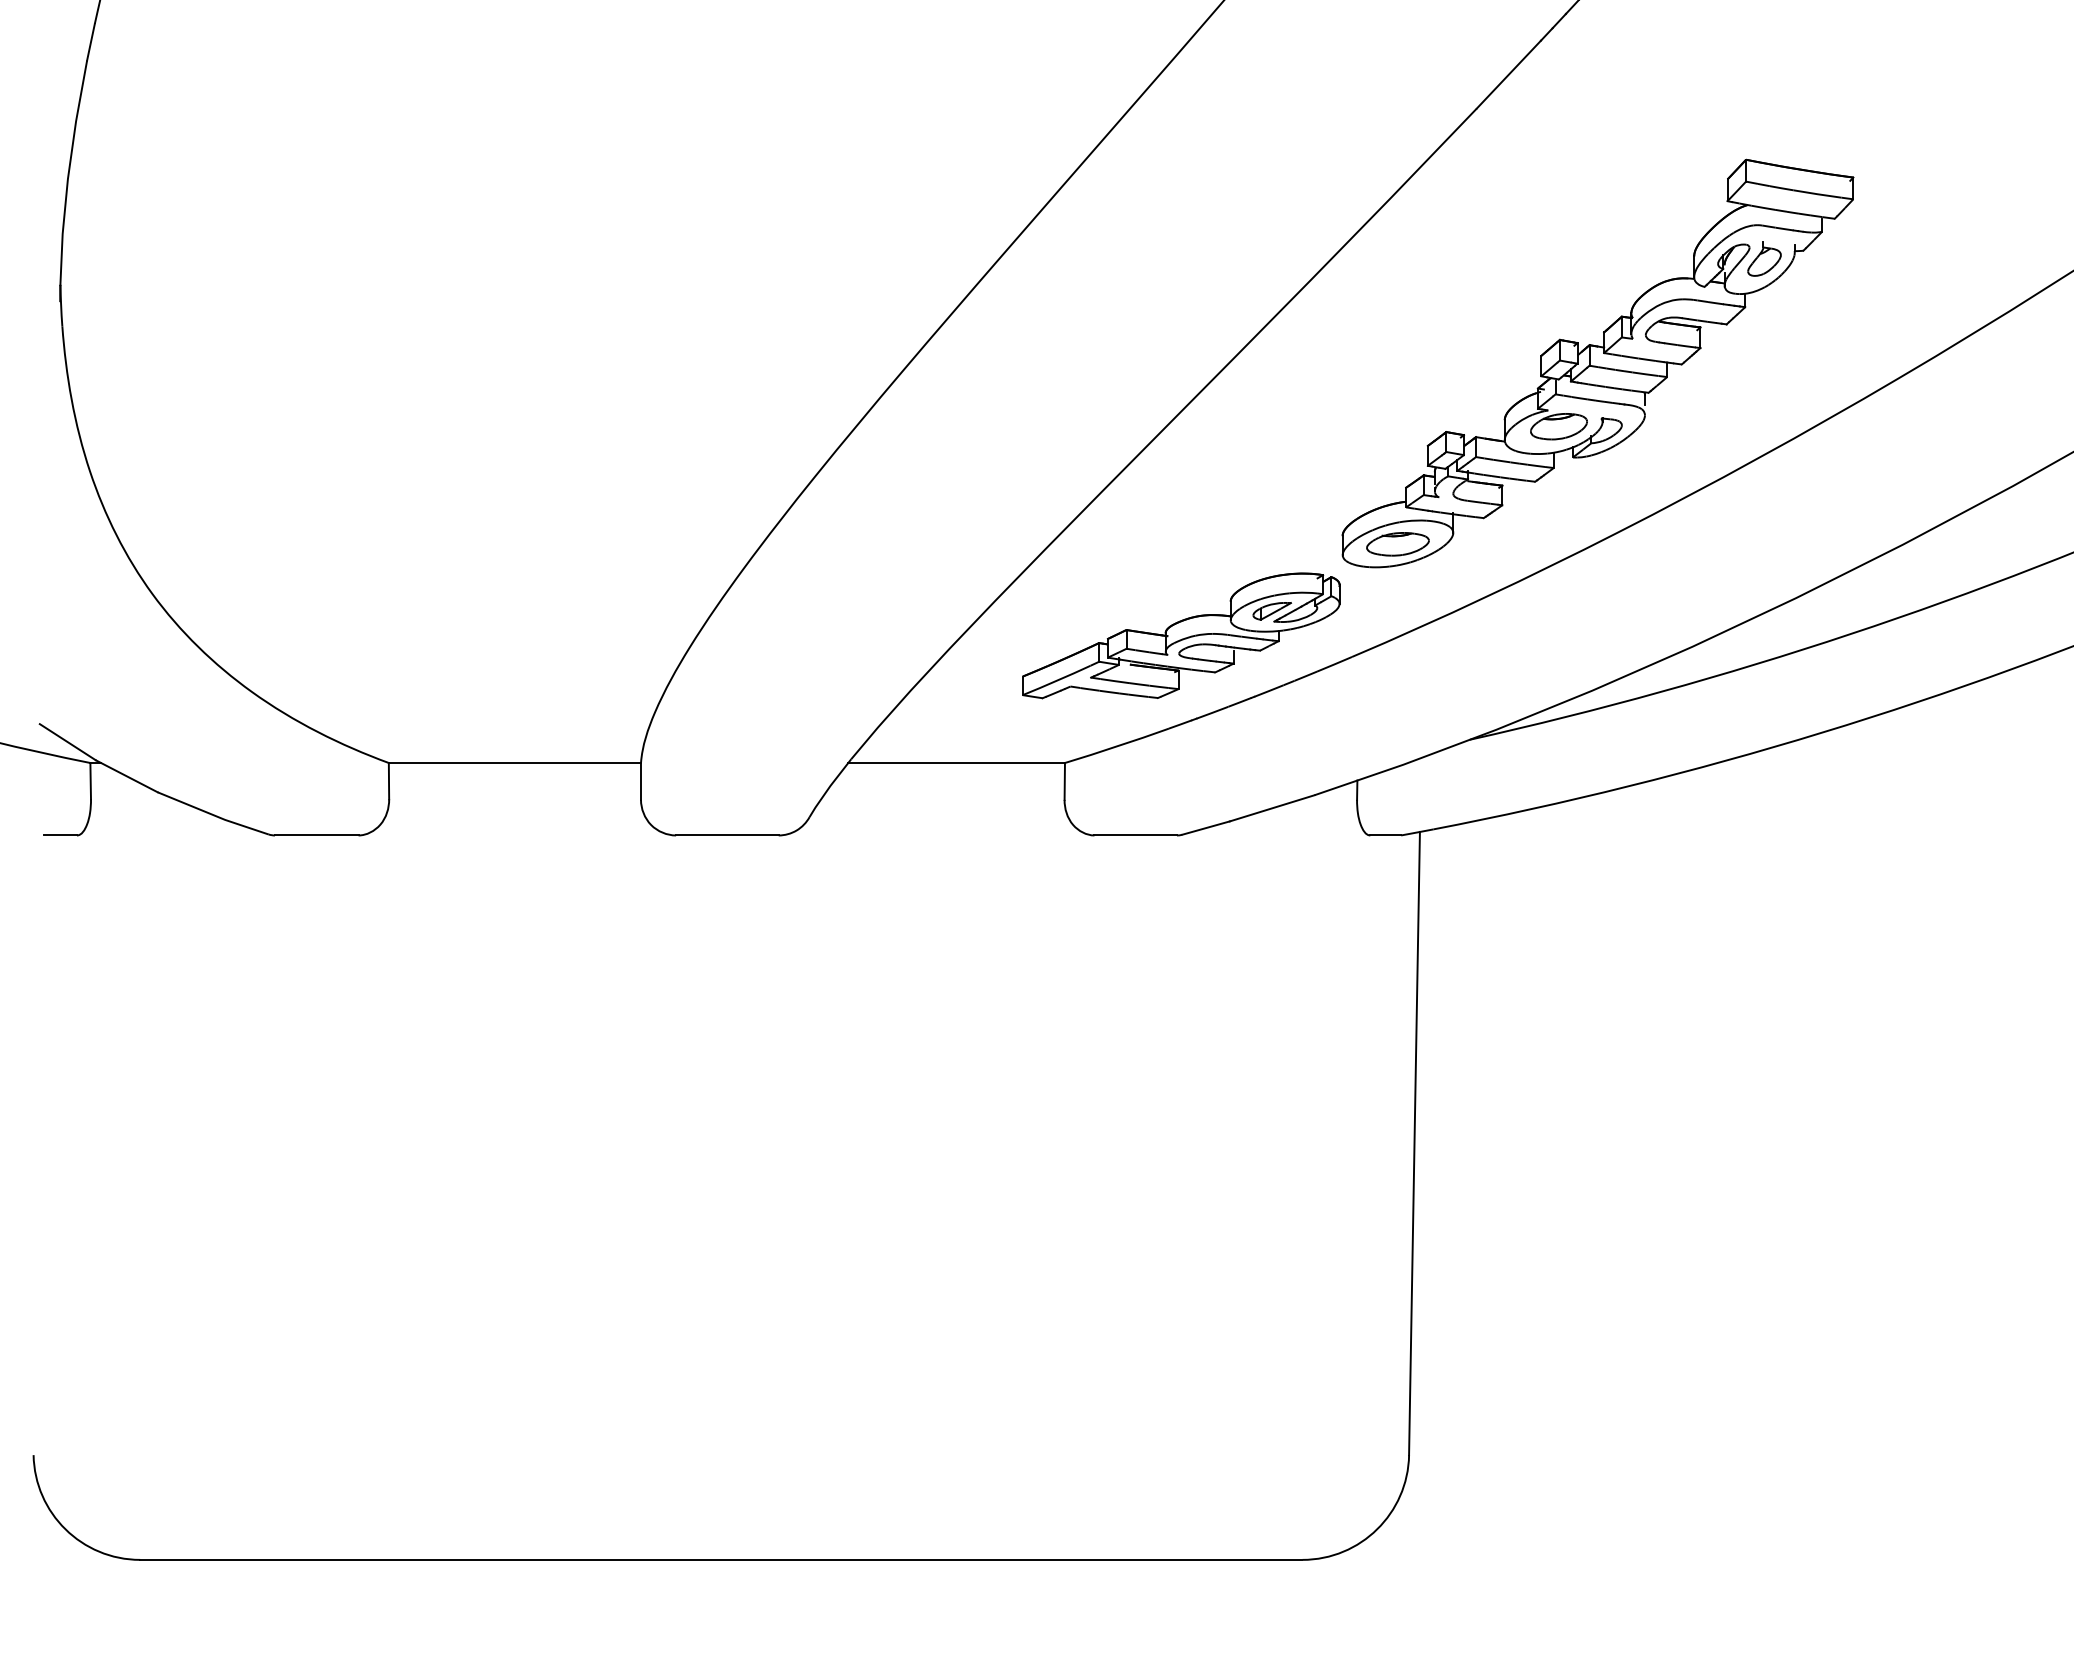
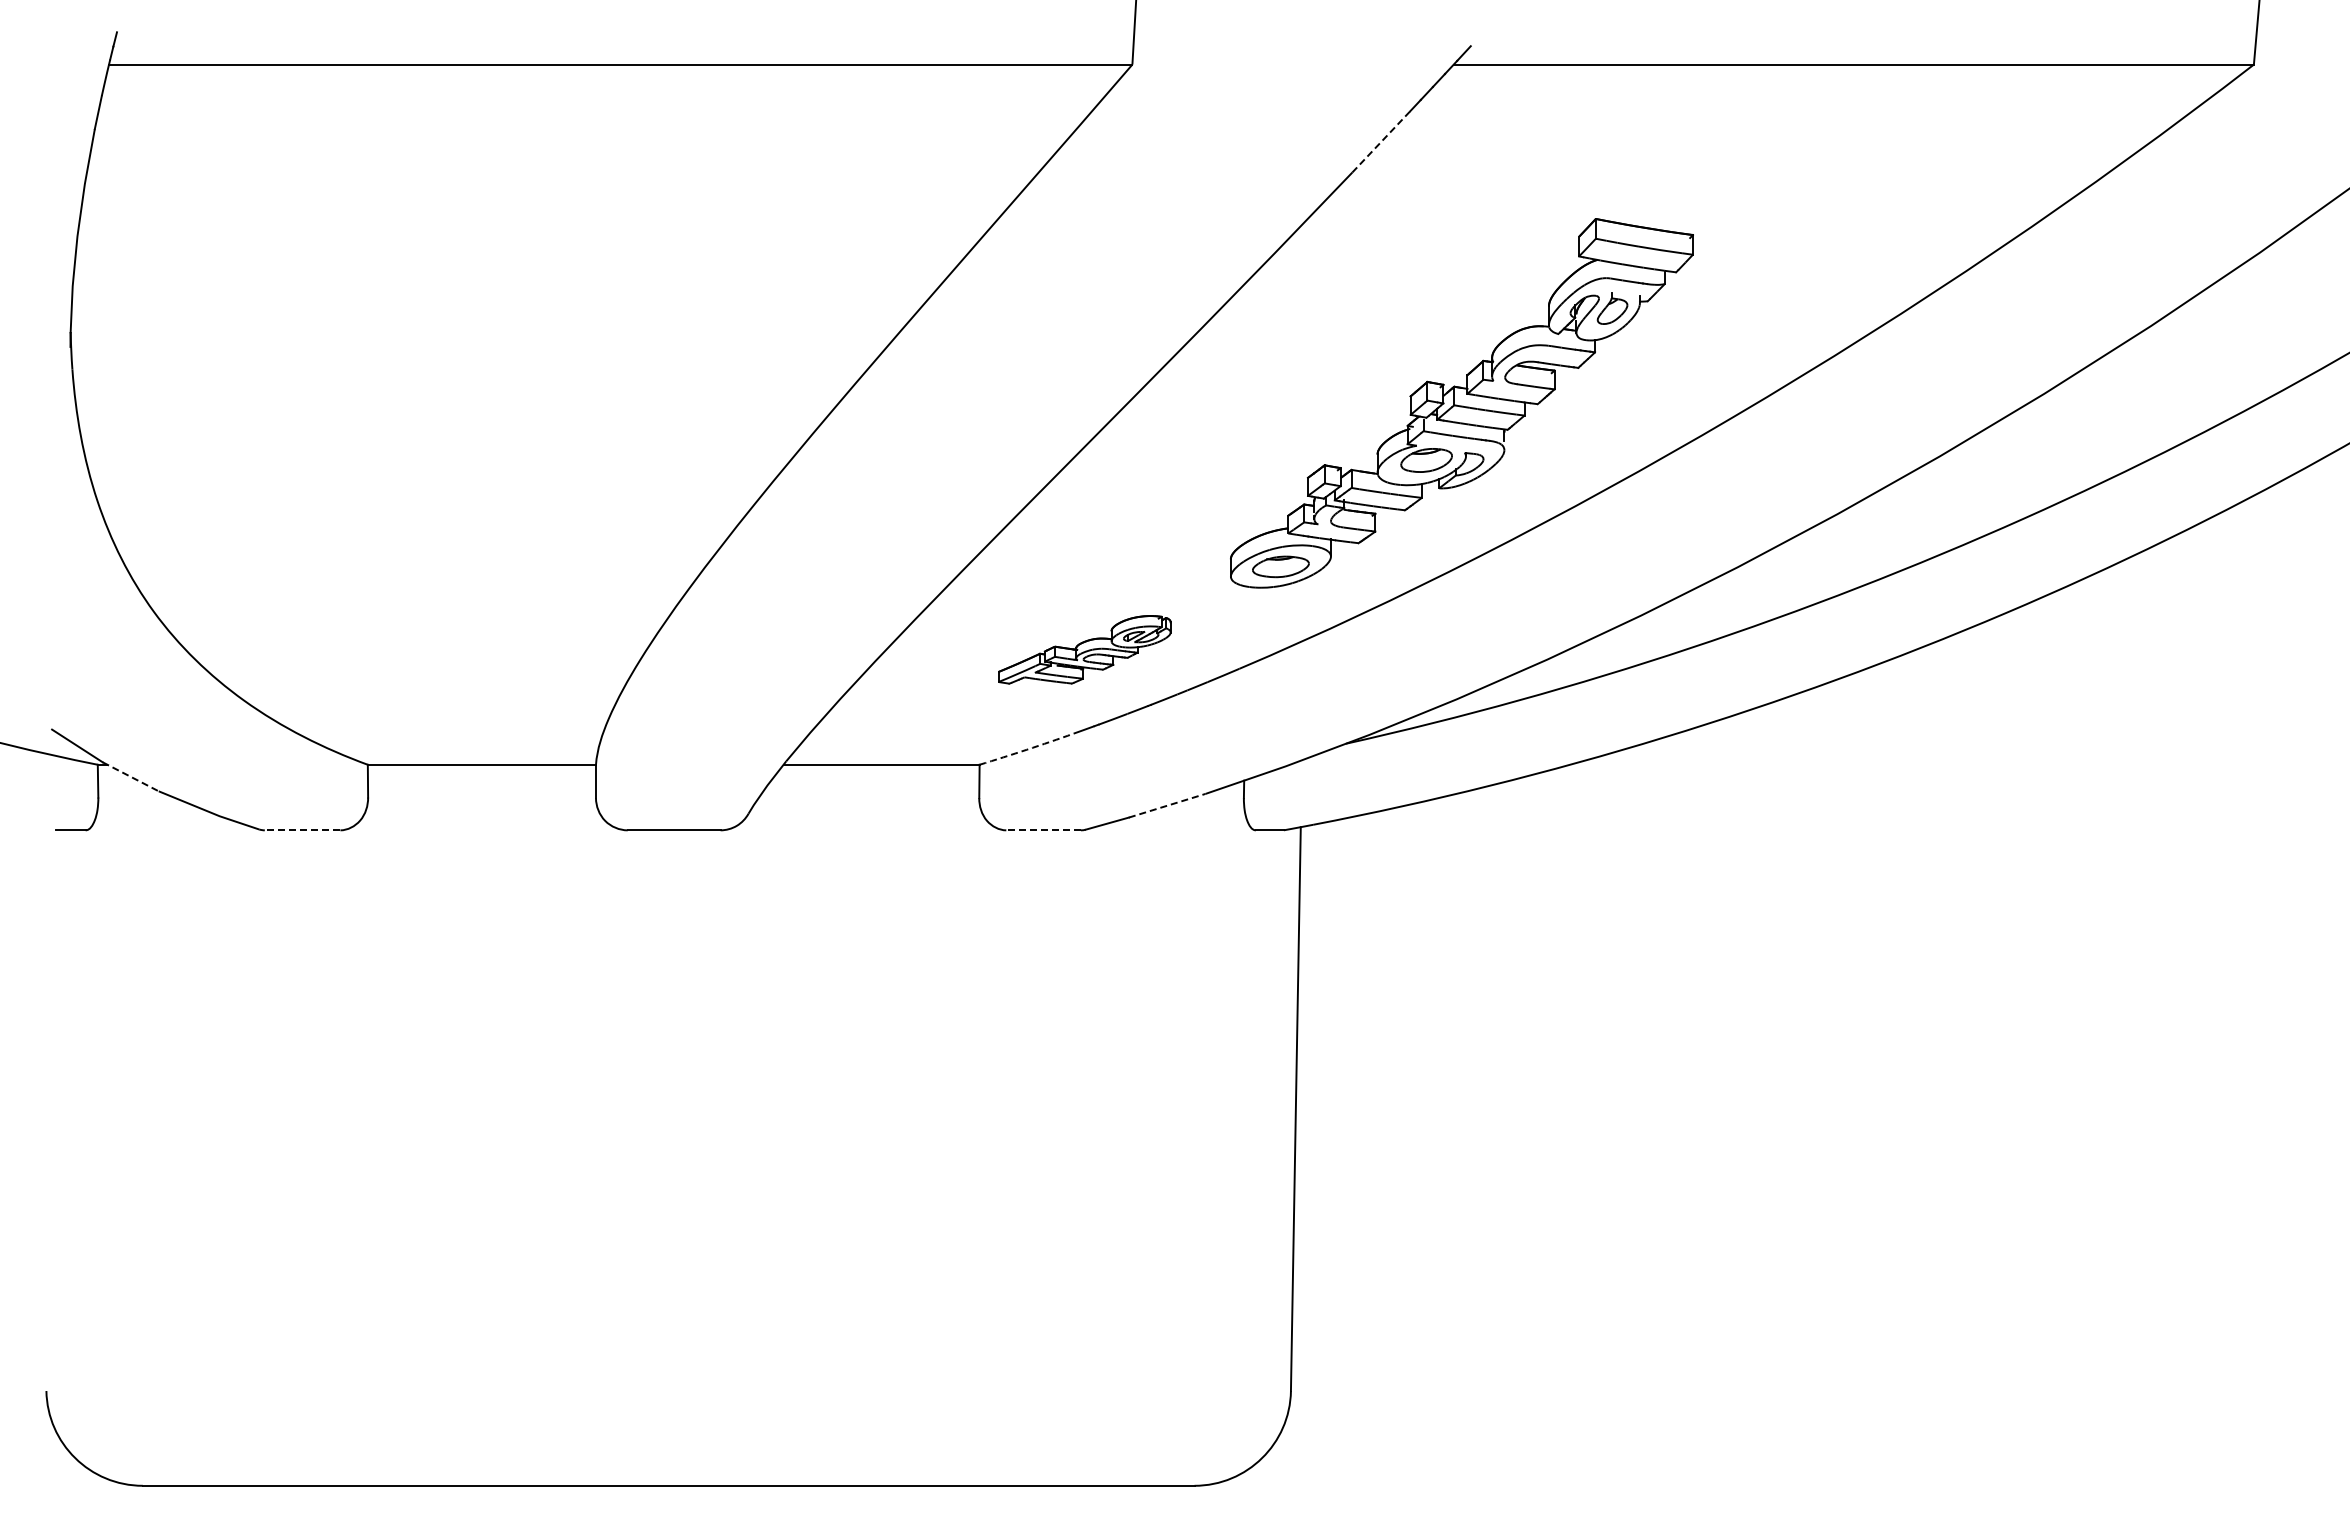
line: (1509, 74) -> (1381, 141), solid -> dashed
part: (1180, 635) -> (1084, 649), size x0.6
arc: (1116, 746) -> (1026, 749), solid -> dashed
line: (126, 775) -> (130, 776), solid -> dashed
line: (1272, 808) -> (1167, 805), solid -> dashed
line: (316, 835) -> (302, 830), solid -> dashed
line: (1135, 835) -> (1043, 830), solid -> dashed

